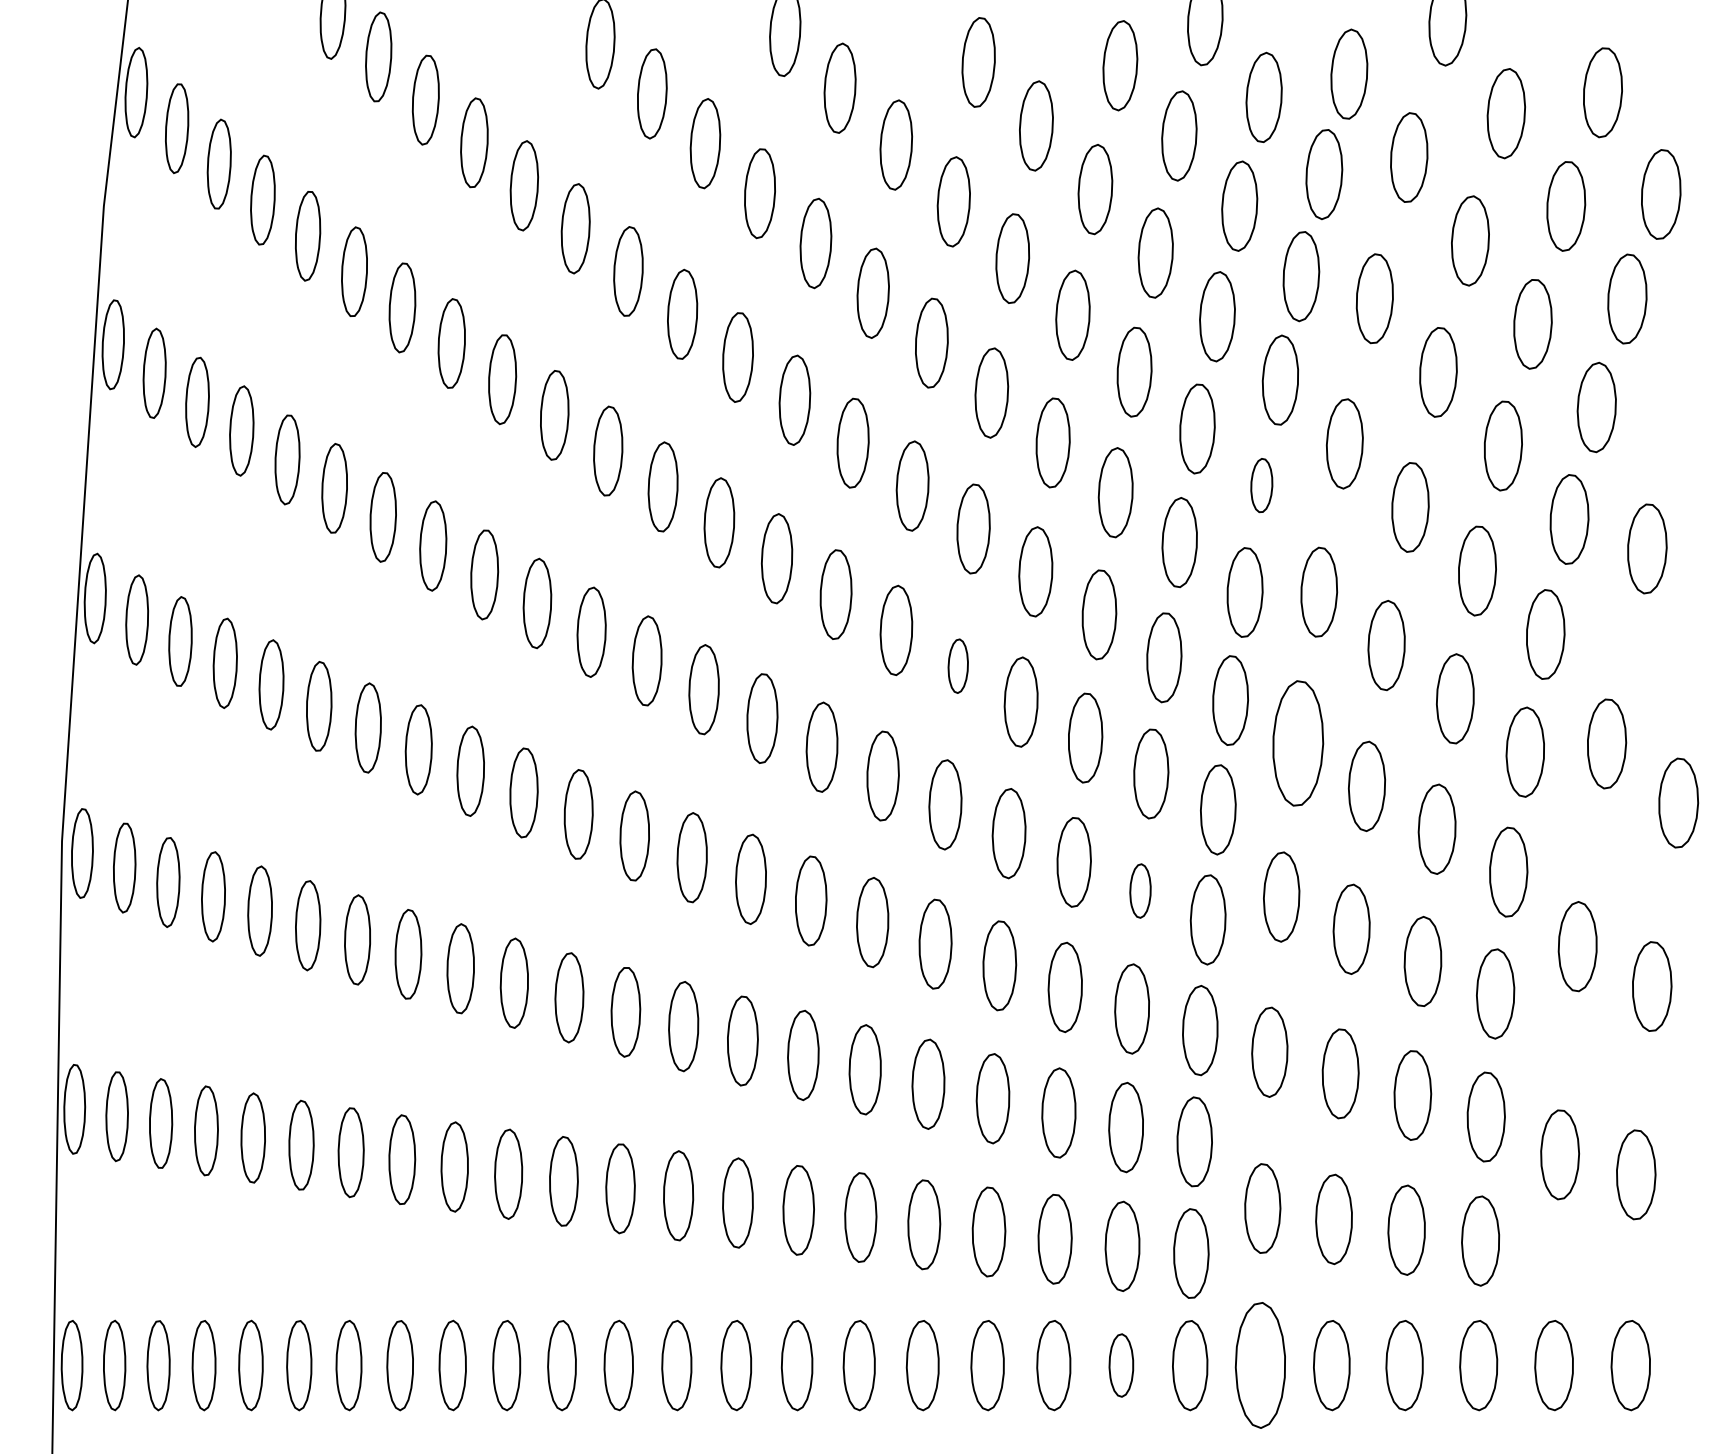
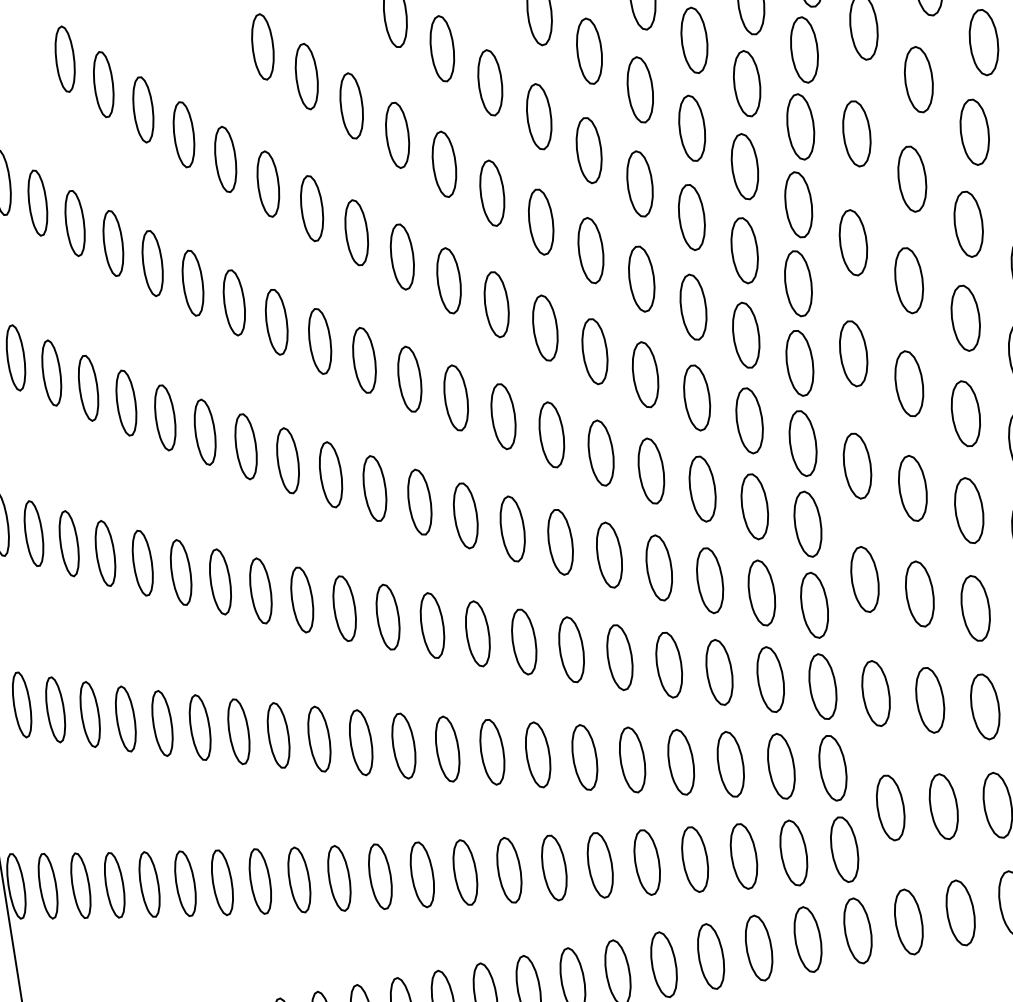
part: (1261, 485) -> (798, 283), size x1.67
part: (958, 665) -> (601, 452), size x1.67
part: (1297, 743) -> (857, 466), size x0.71
part: (1140, 890) -> (761, 592), size x1.67
part: (1121, 1365) -> (808, 939), size x1.43
part: (1259, 1365) -> (908, 922), size x0.71

